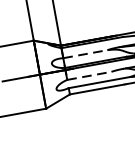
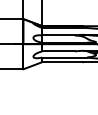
line: (86, 54) -> (59, 35), dashed -> solid
line: (90, 75) -> (59, 51), dashed -> solid

